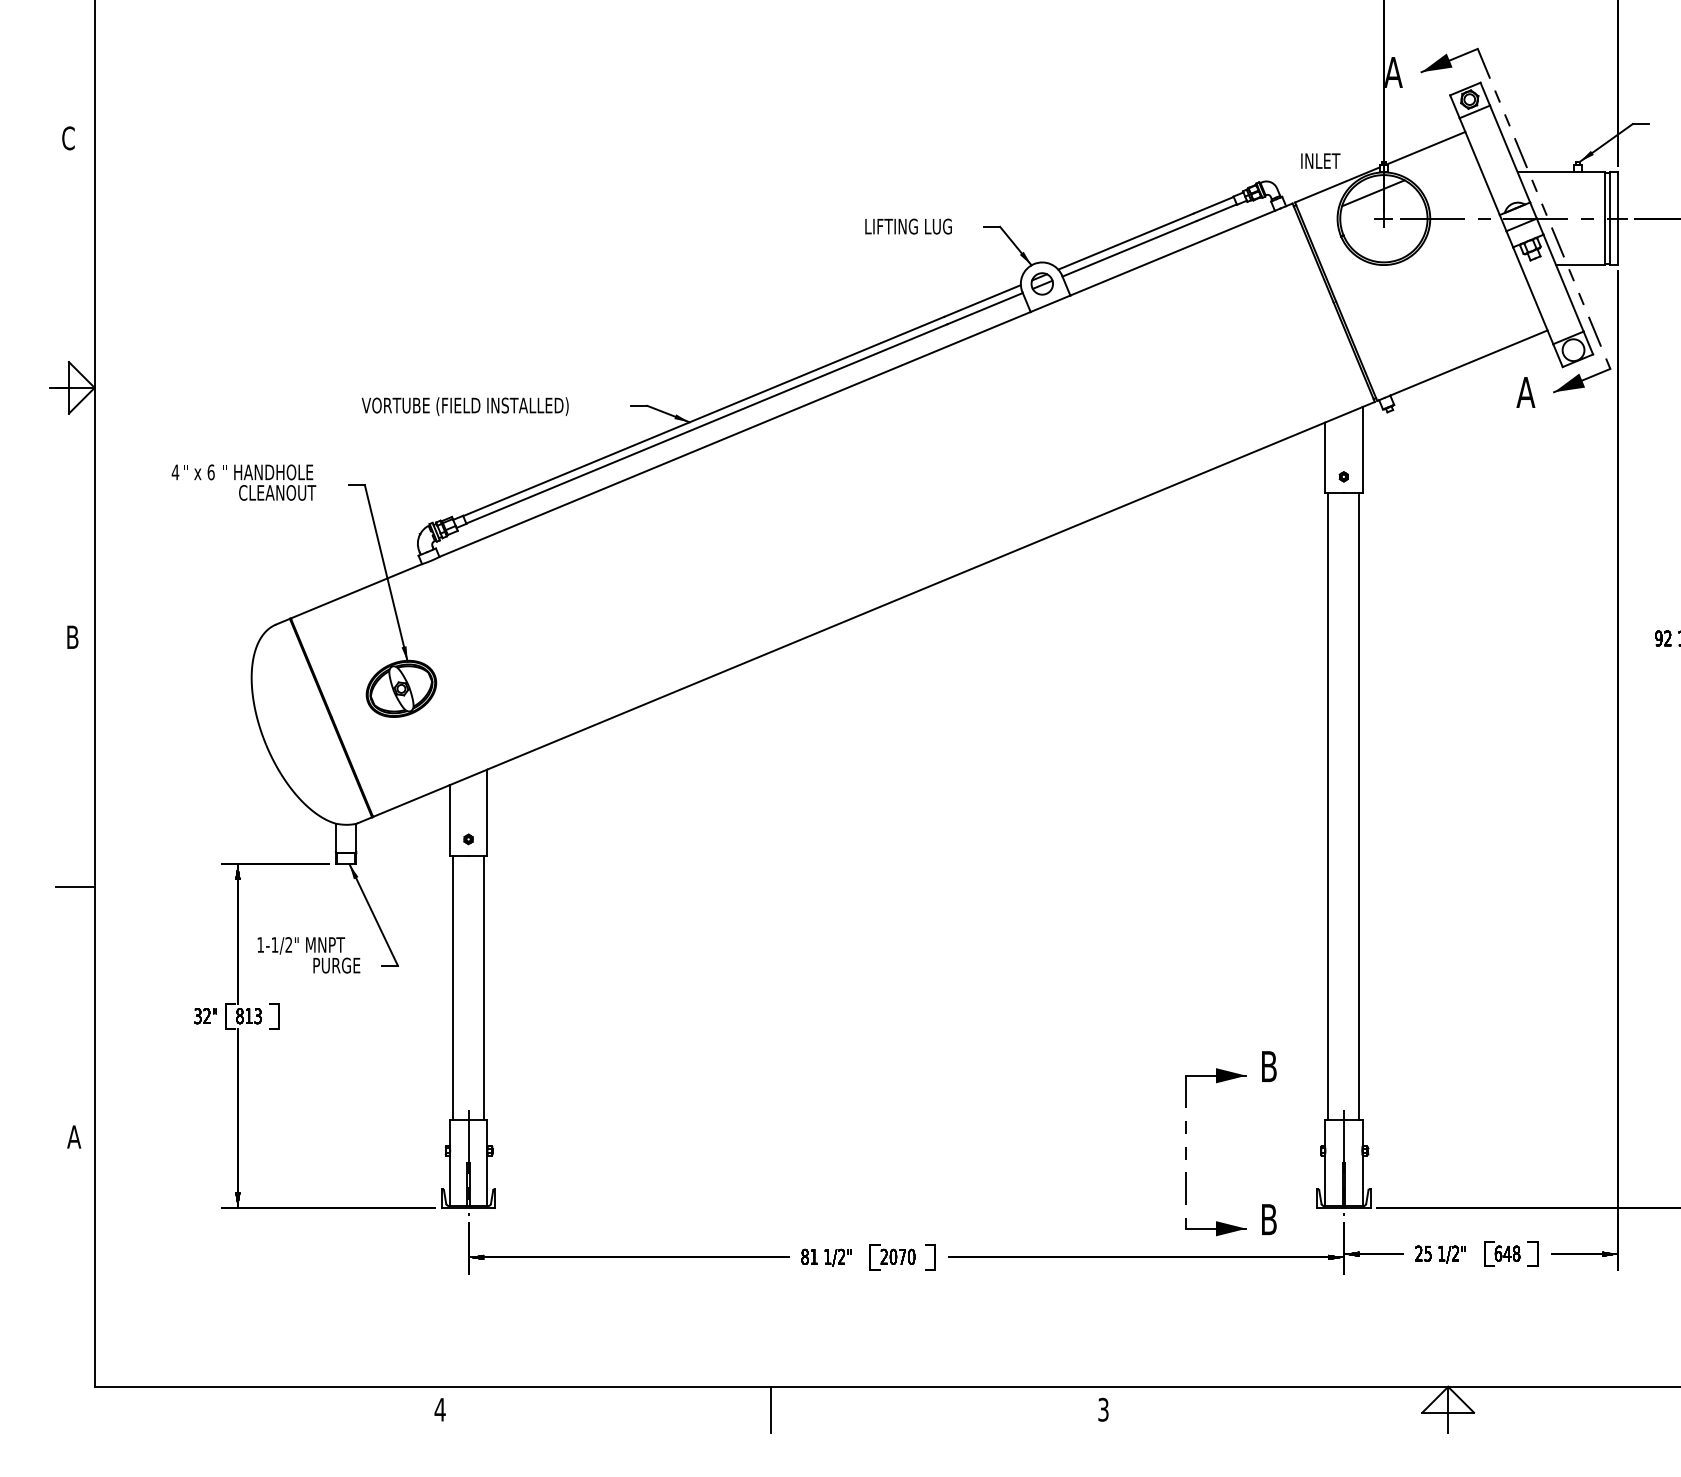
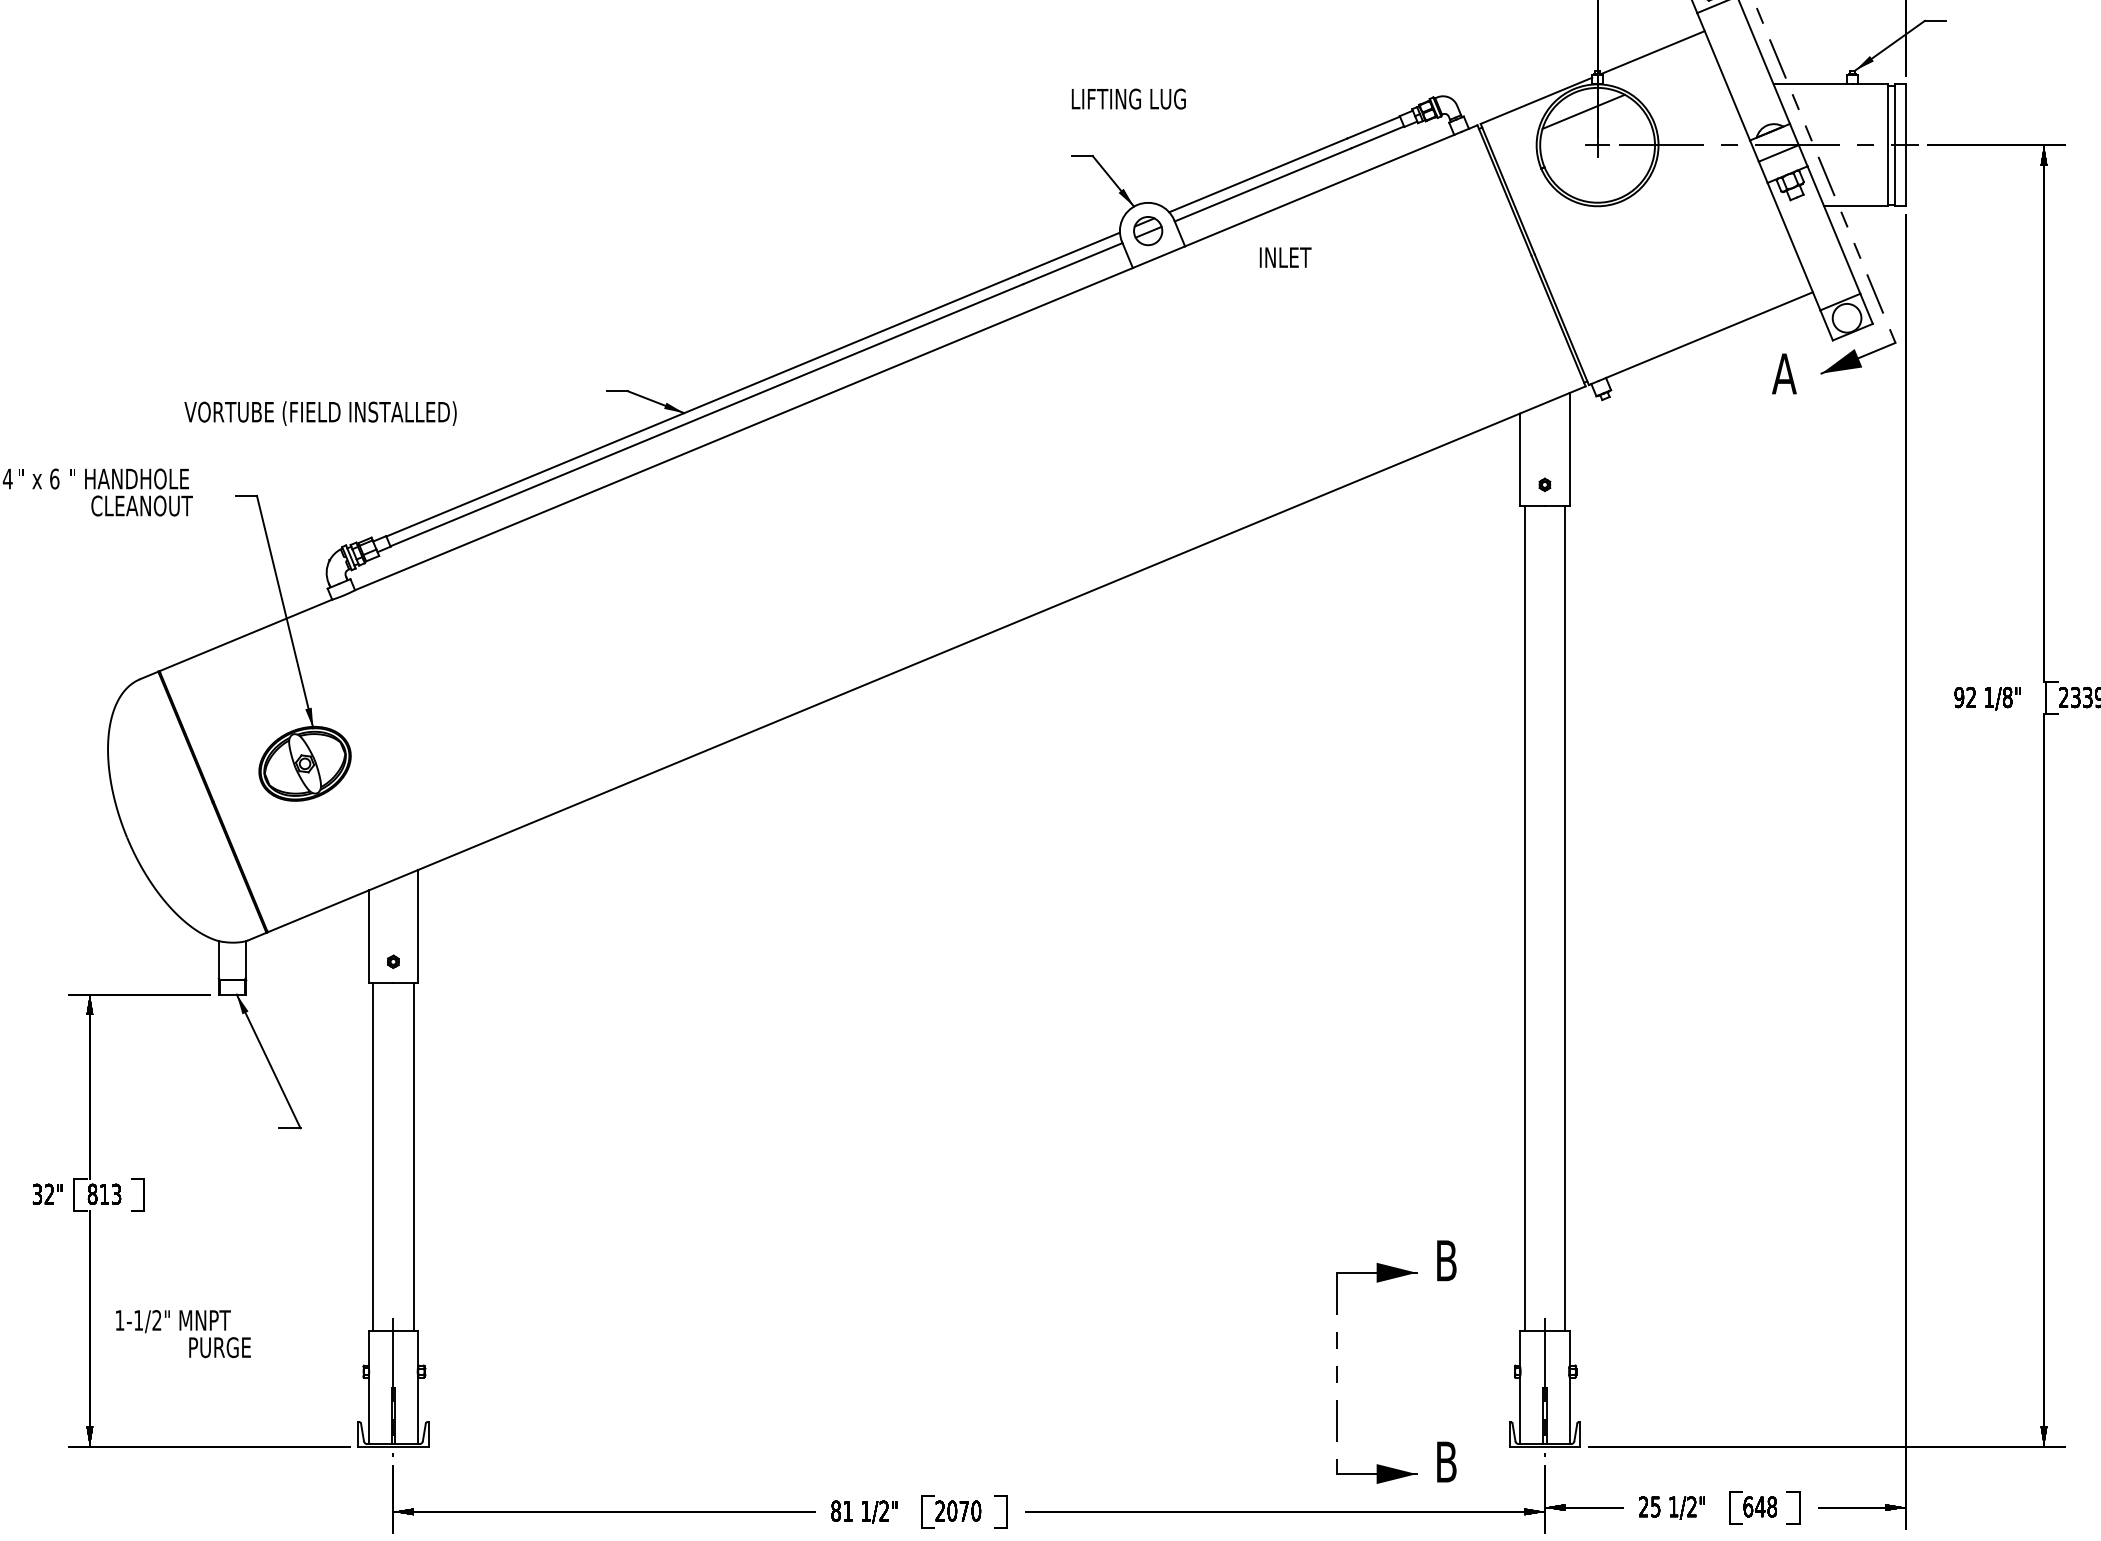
text: (1320, 160) -> (1285, 256), moved
text: (908, 226) -> (1128, 98), moved
text: (464, 406) -> (319, 413), moved
text: (308, 955) -> (182, 1334), moved

